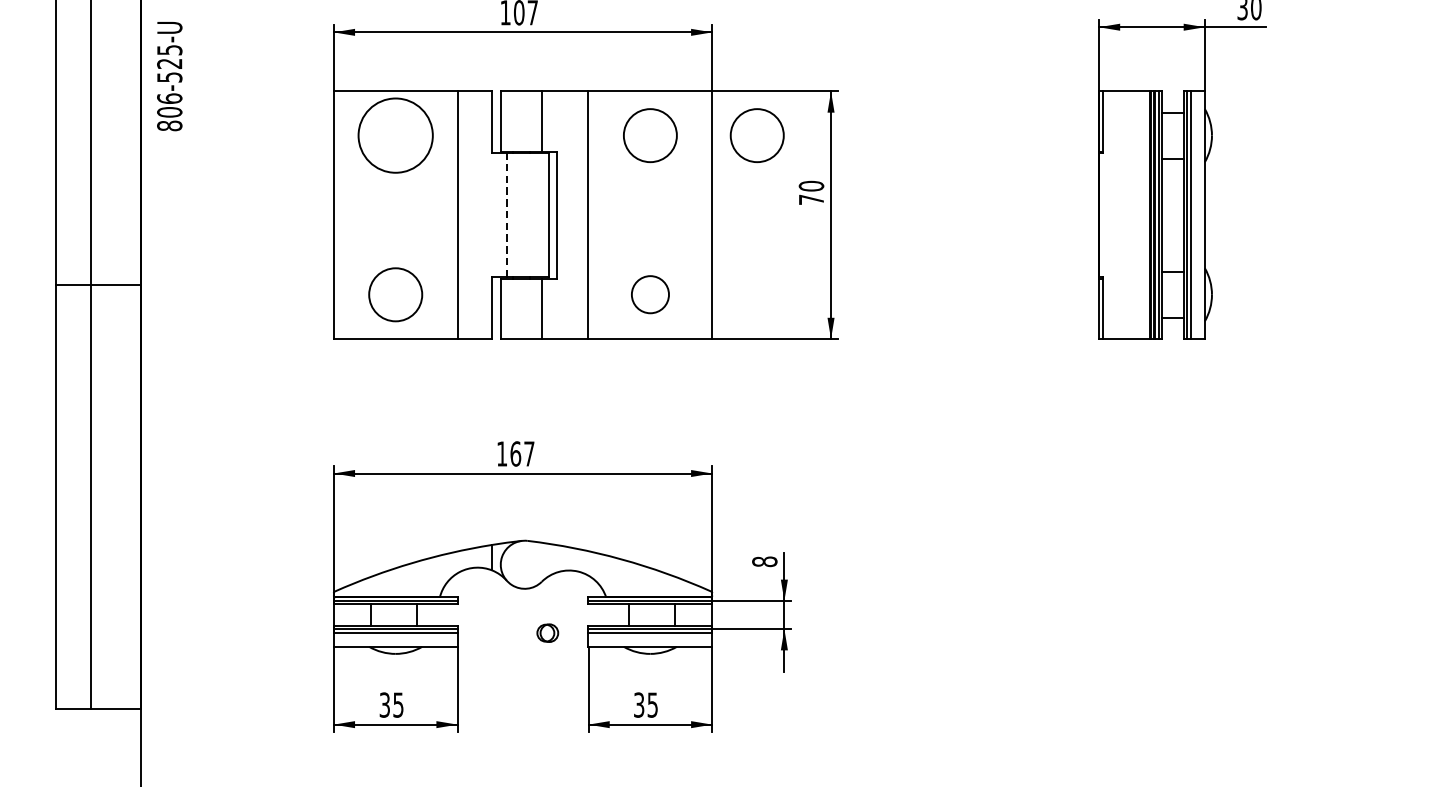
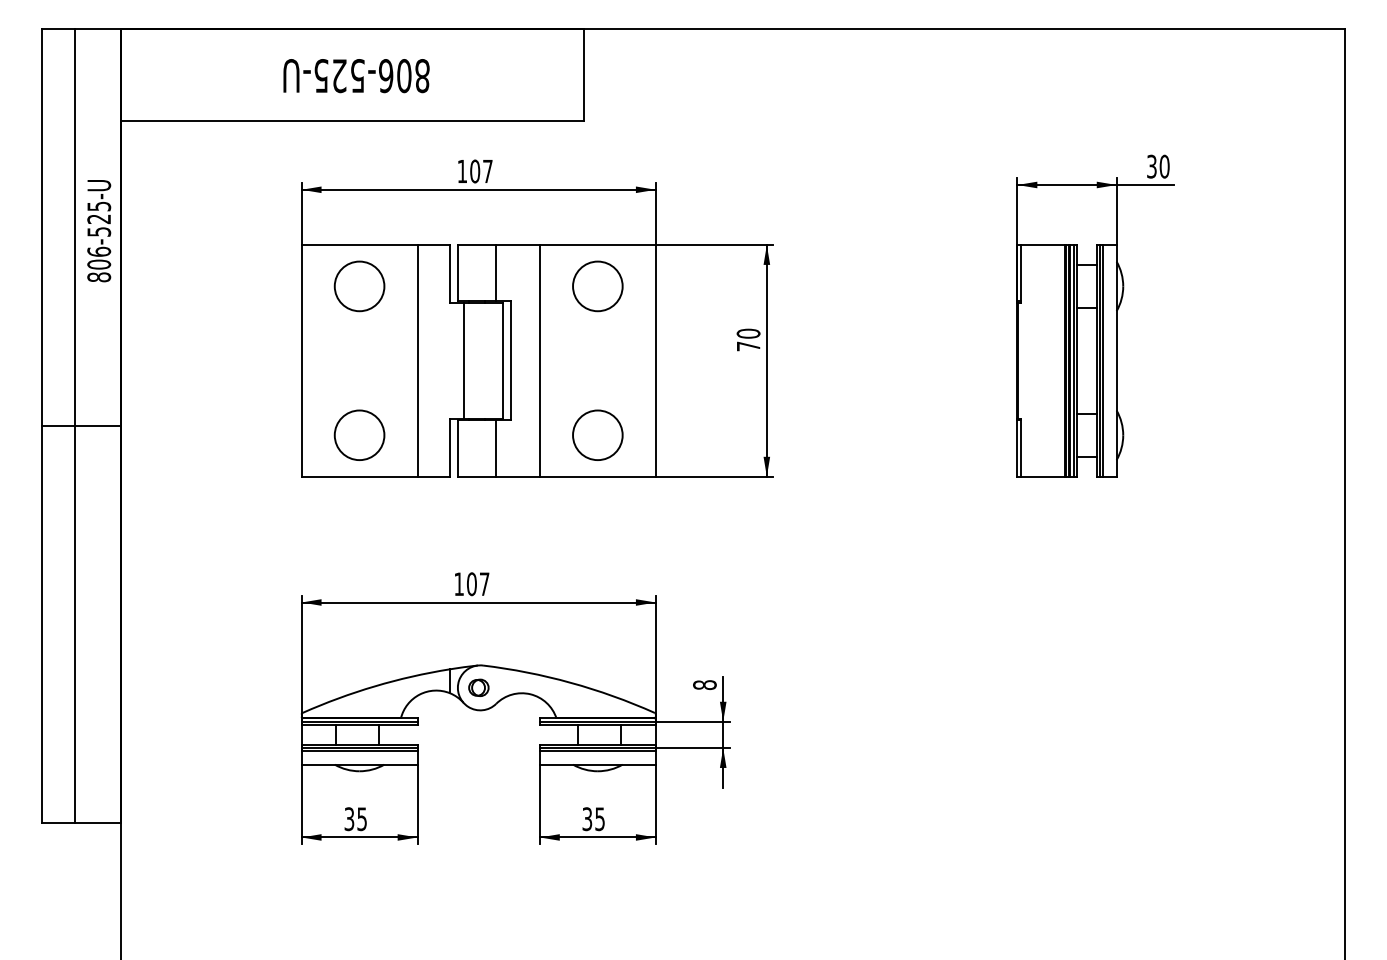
text: (170, 76) -> (99, 231), moved
circle: (395, 135) -> (359, 286), size x0.71
circle: (756, 135) -> (697, 286), removed
line: (506, 214) -> (463, 360), dashed -> solid
circle: (650, 293) -> (597, 434), size x1.43
text: (515, 453) -> (471, 583), 167 -> 107
part: (547, 632) -> (478, 687), moved

